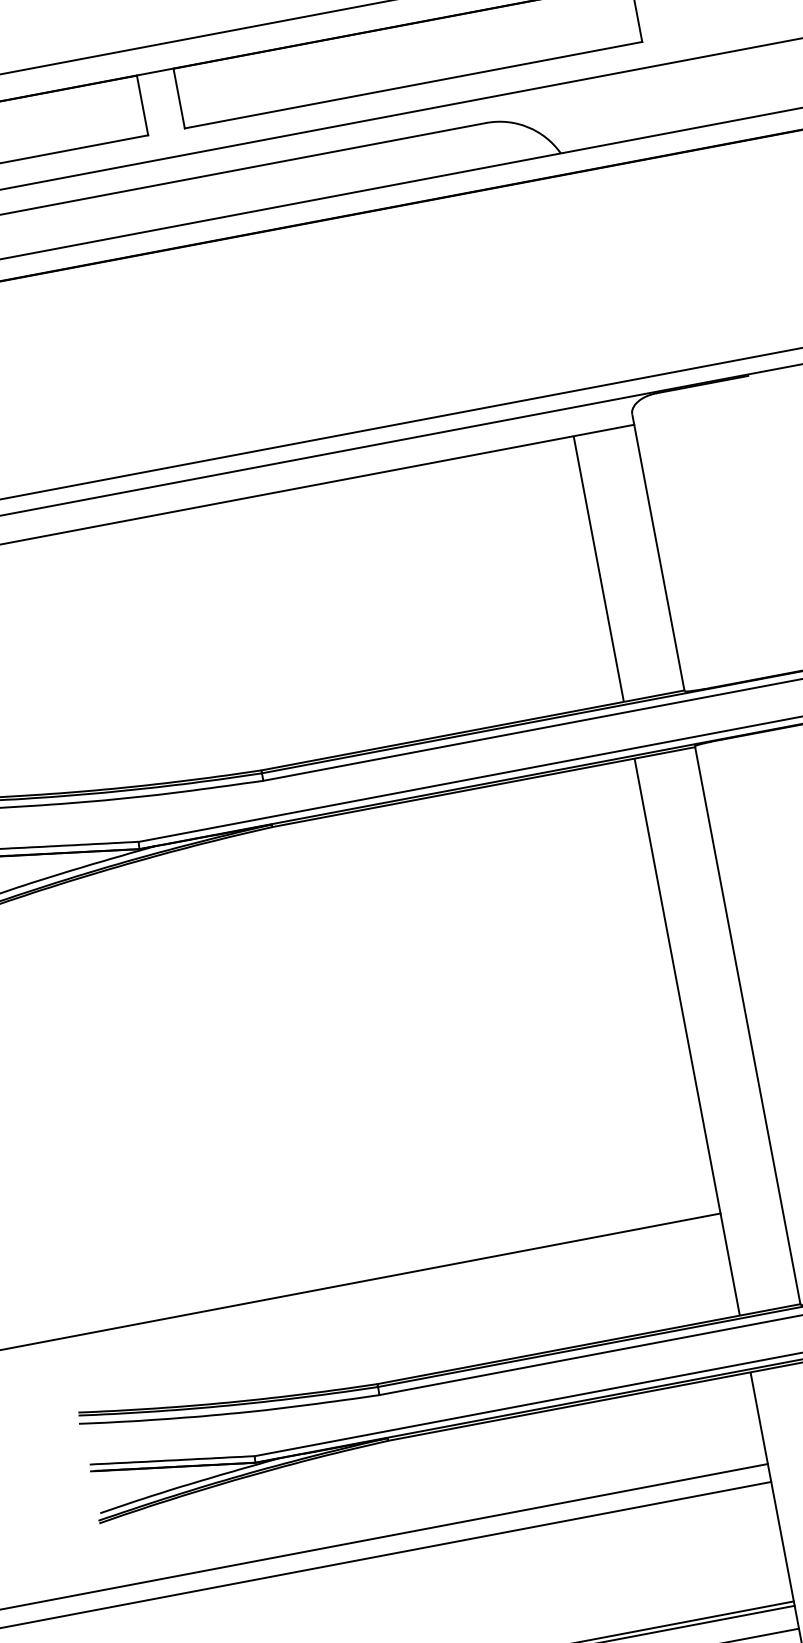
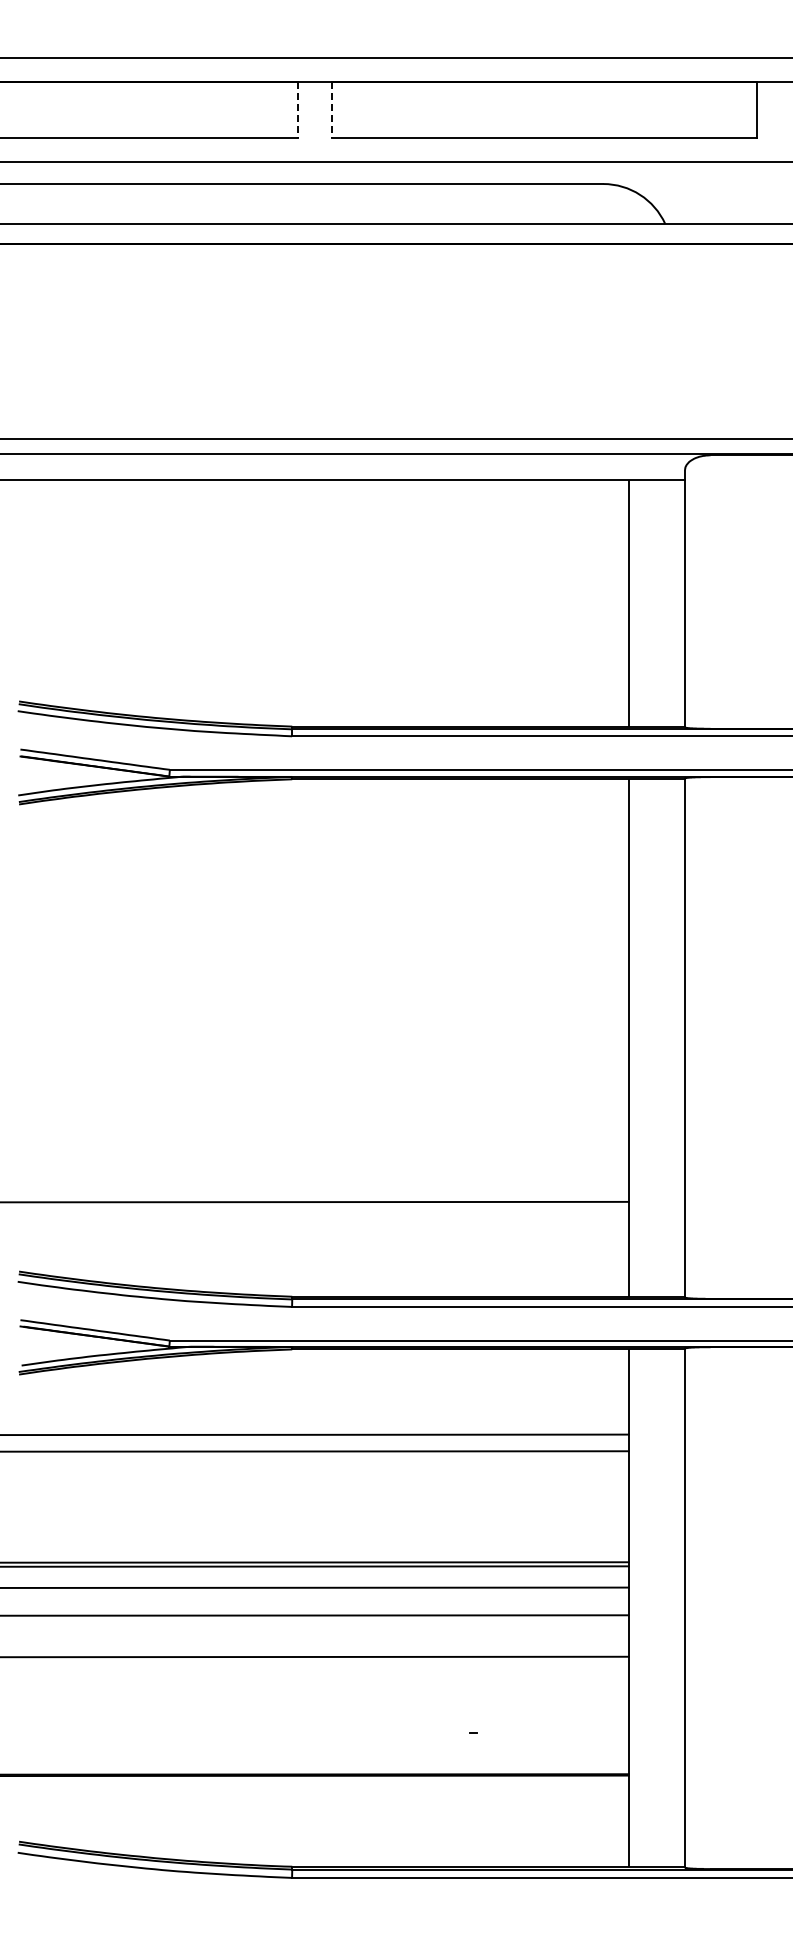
line: (179, 98) -> (332, 110), solid -> dashed
line: (142, 105) -> (298, 110), solid -> dashed

